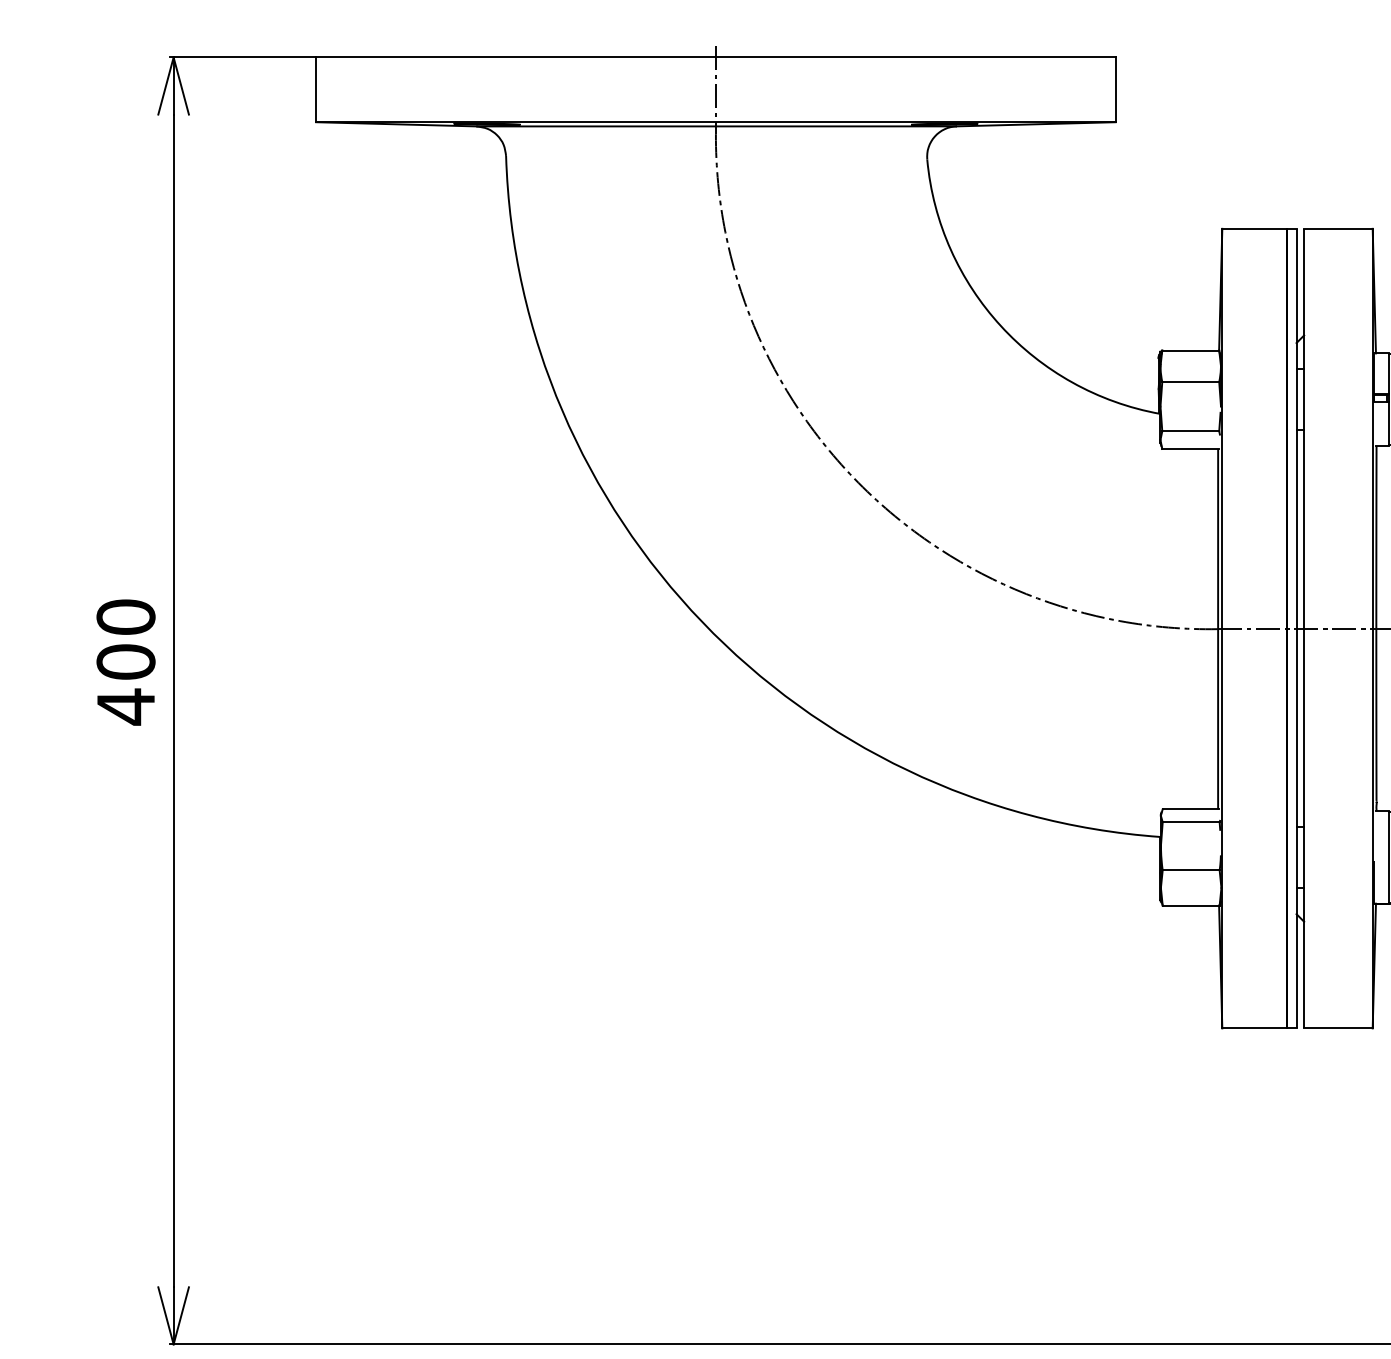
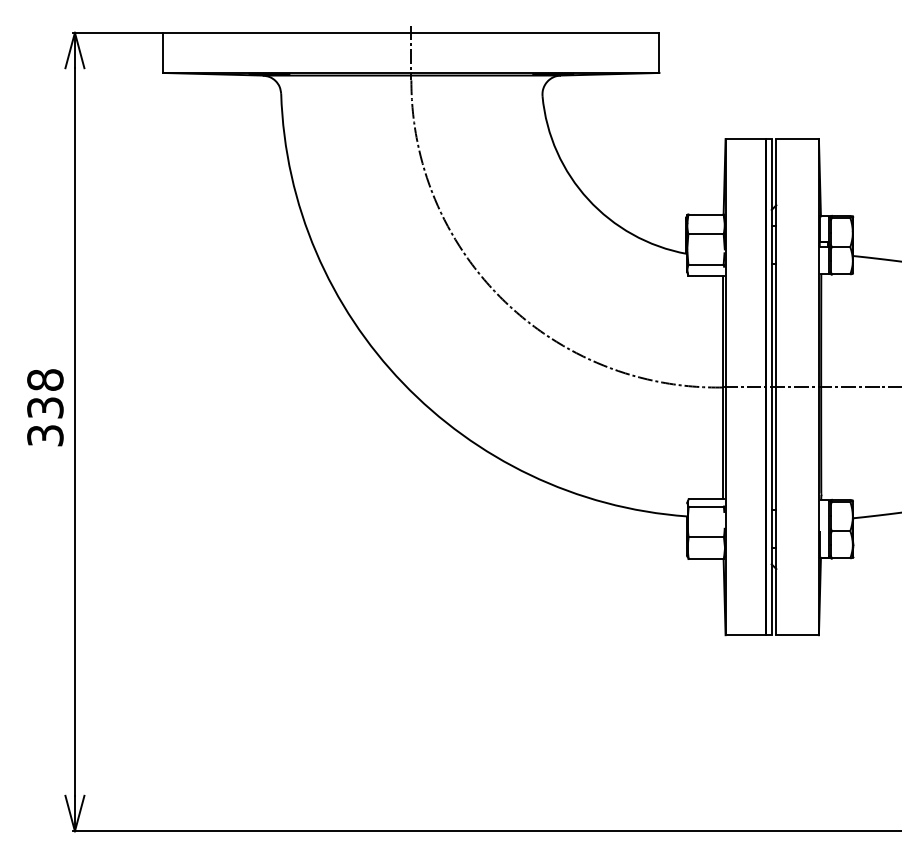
text: (126, 663) -> (45, 408), 400 -> 338

